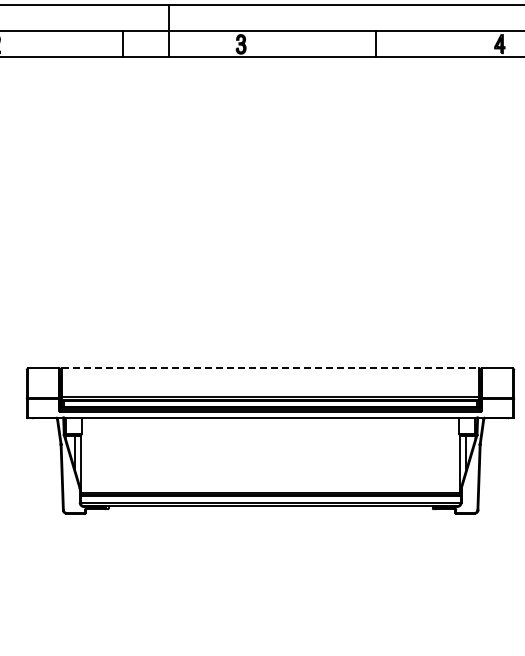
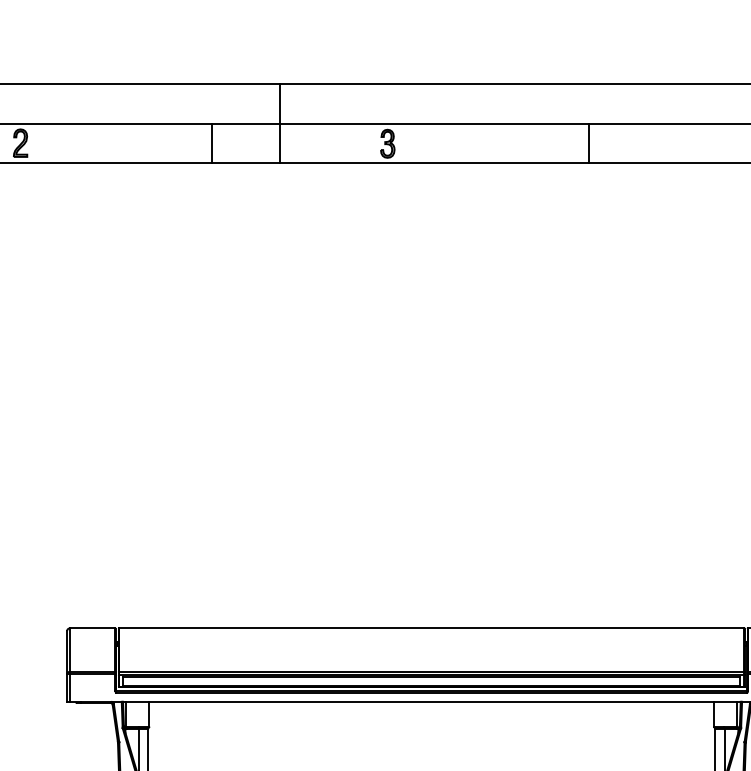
line: (270, 368) -> (431, 628), dashed -> solid

